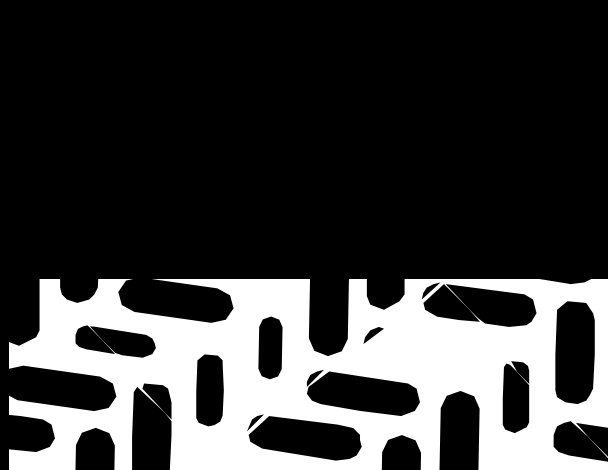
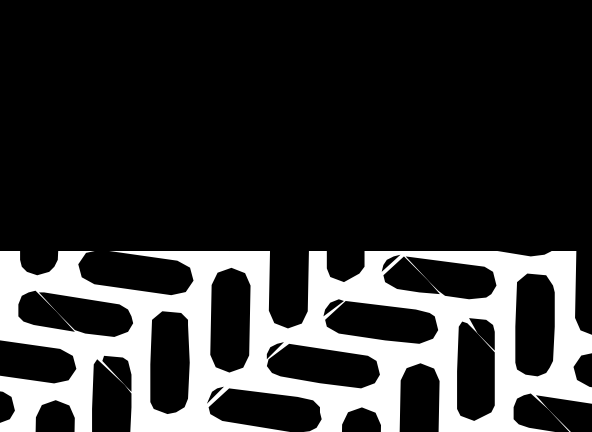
part: (115, 341) -> (75, 313), size x1.43
part: (270, 347) -> (230, 319), size x1.67
fill: (421, 349) -> (381, 321), added
part: (209, 390) -> (169, 362), size x1.43
part: (515, 396) -> (475, 368), size x1.43

